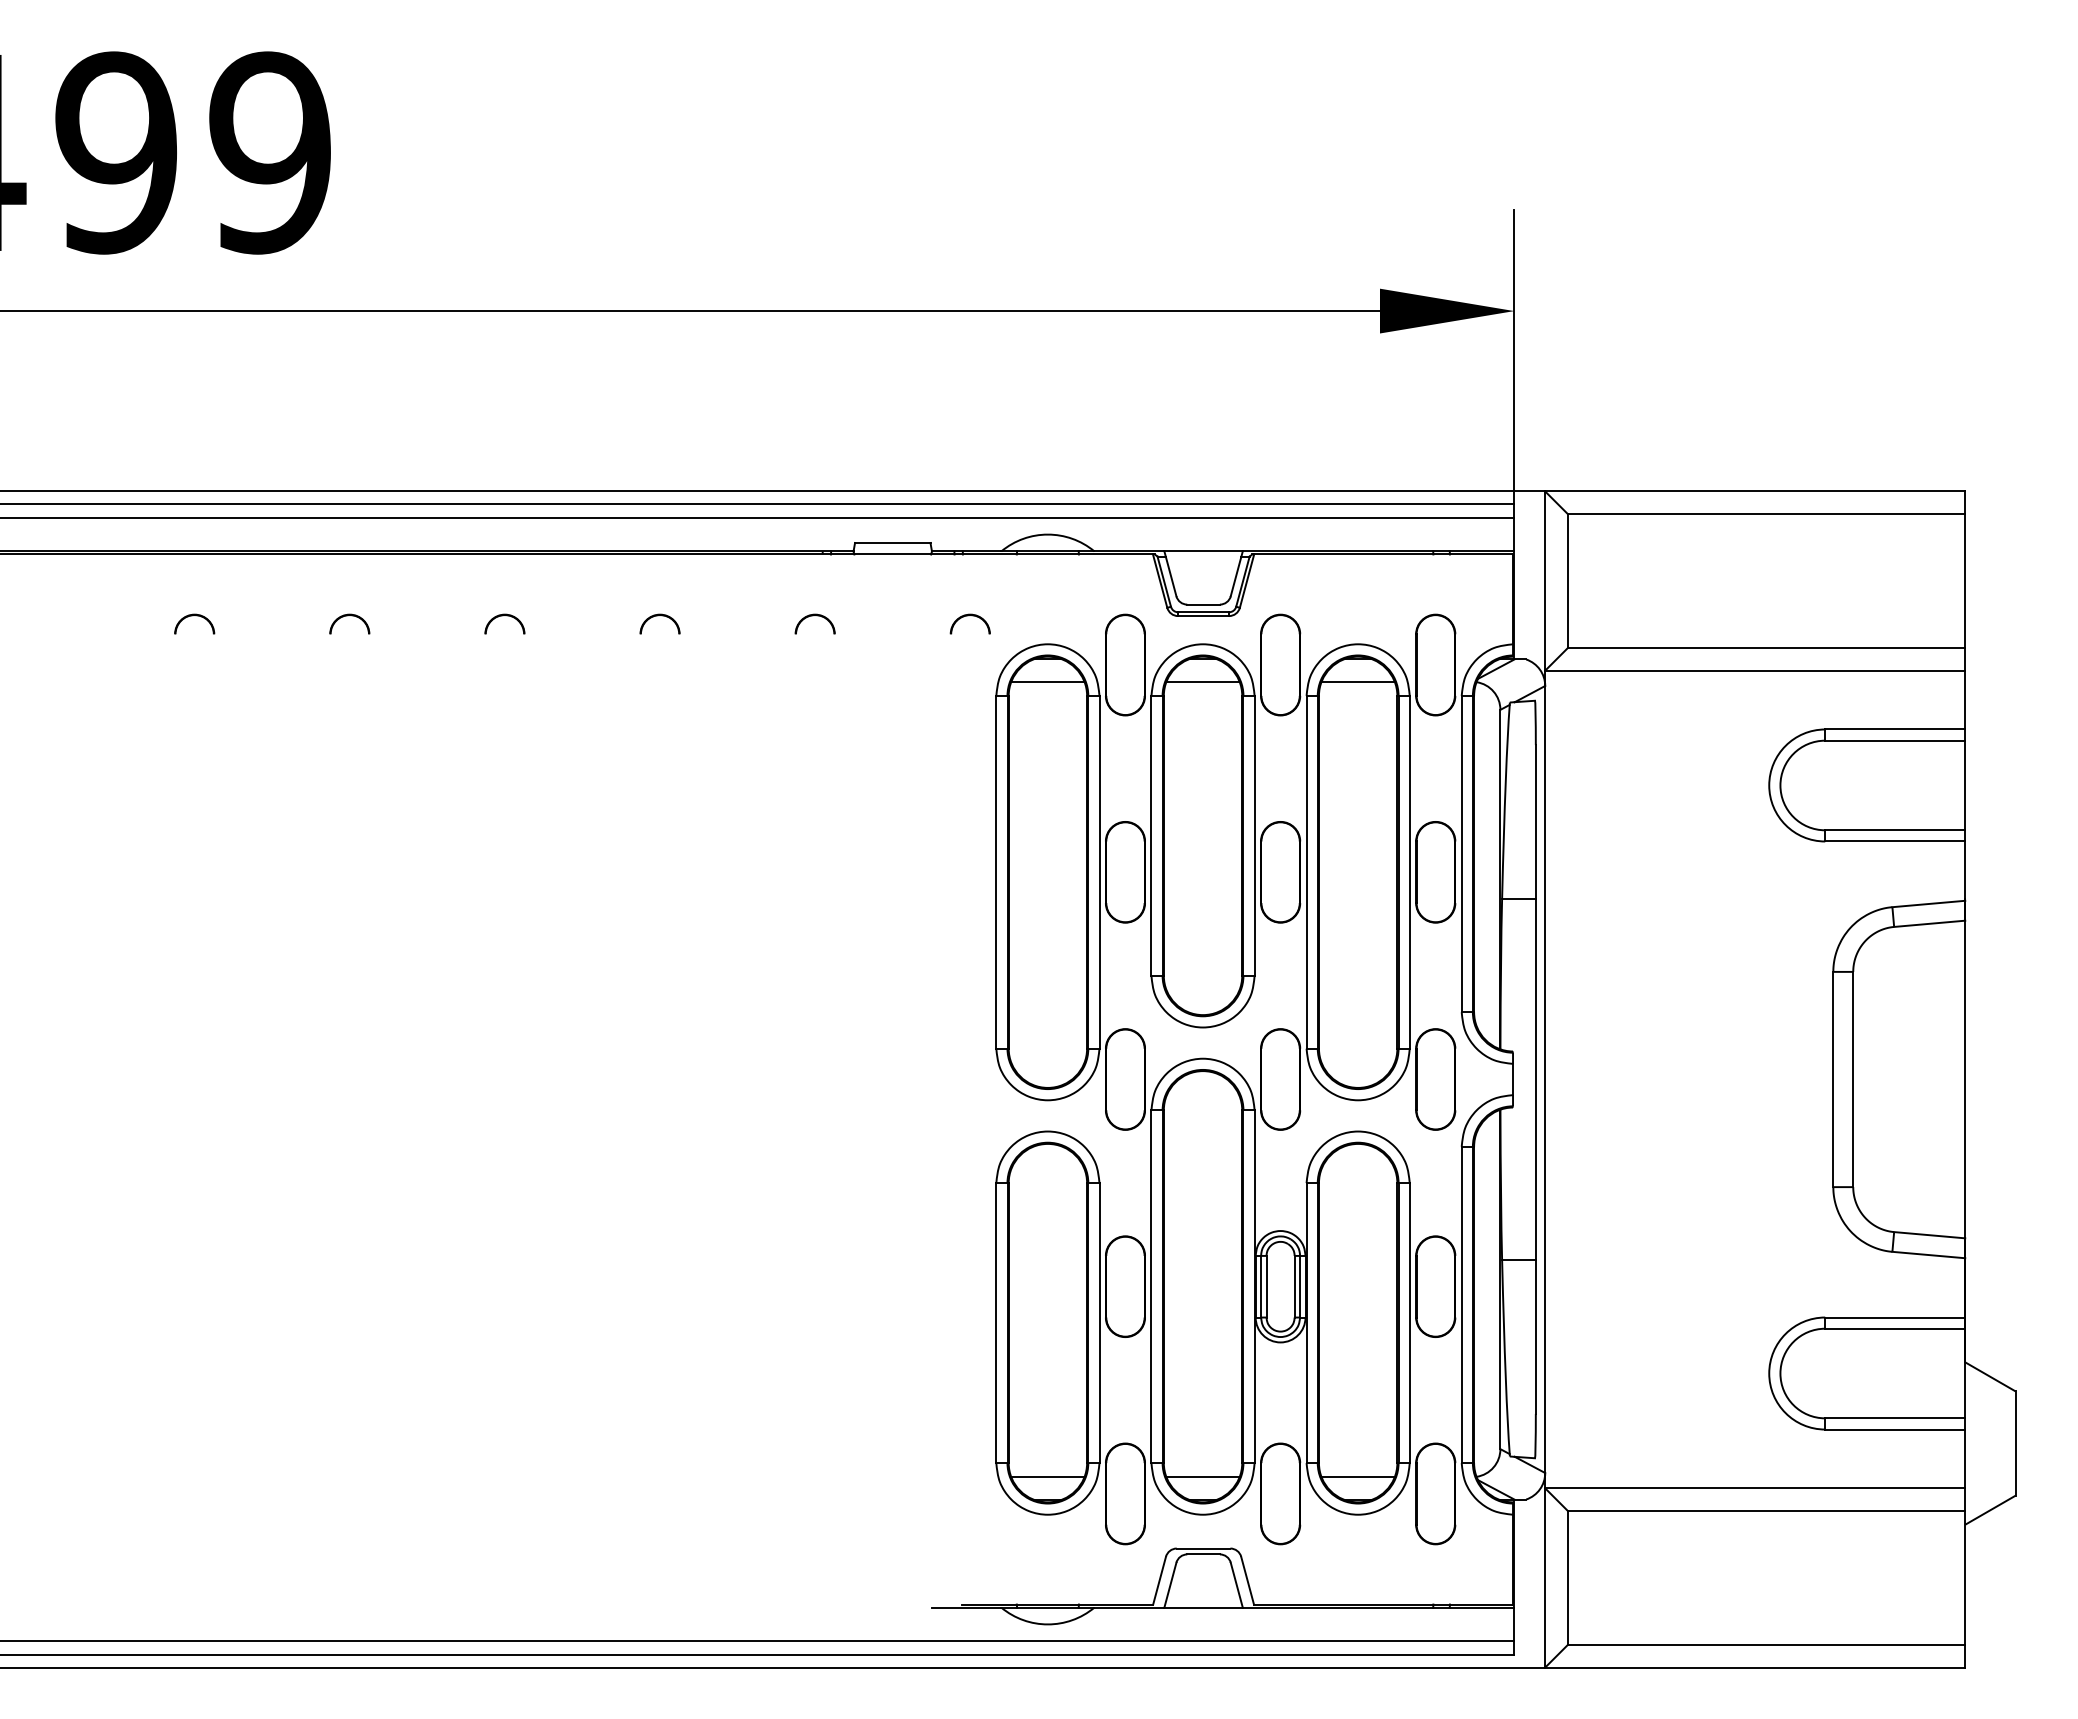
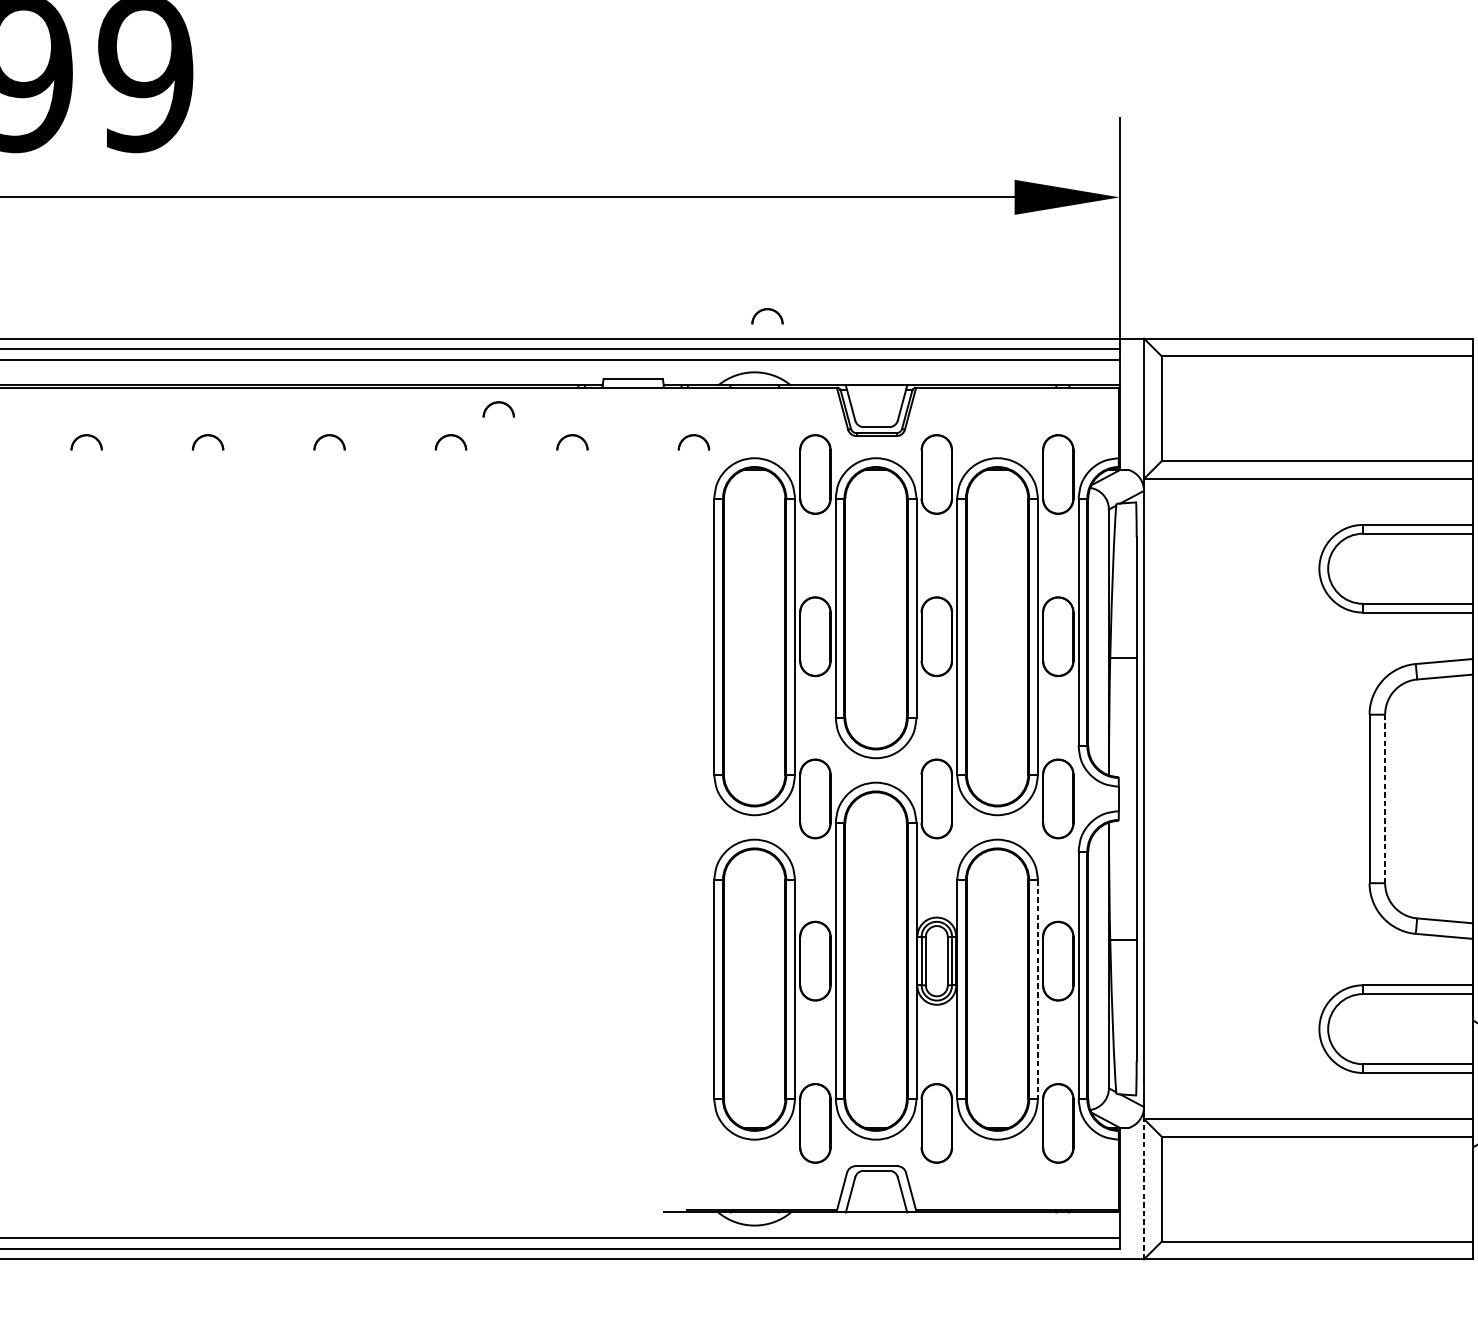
part: (1062, 455) -> (766, 310), added
part: (719, 574) -> (497, 403), added
line: (1047, 681) -> (754, 487), removed
line: (1202, 681) -> (875, 487), removed
line: (1357, 681) -> (997, 487), removed
line: (1853, 1079) -> (1385, 798), solid -> dashed
line: (1409, 1323) -> (1037, 989), solid -> dashed
line: (1047, 1477) -> (754, 1110), removed
line: (1202, 1477) -> (875, 1110), removed
line: (1357, 1477) -> (997, 1110), removed
line: (1545, 1577) -> (1144, 1188), solid -> dashed

